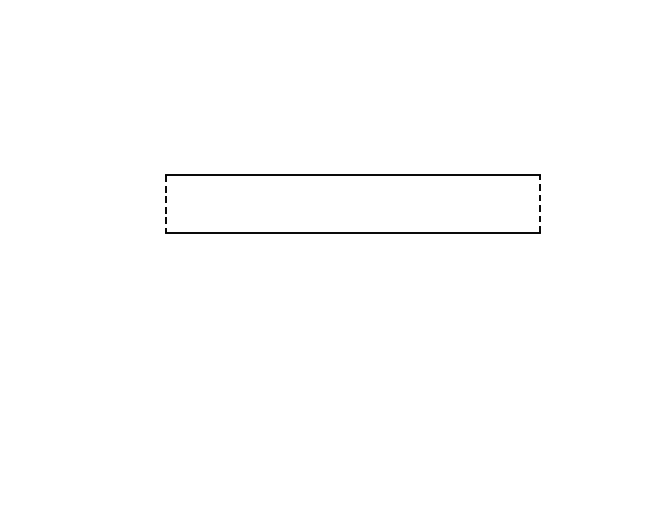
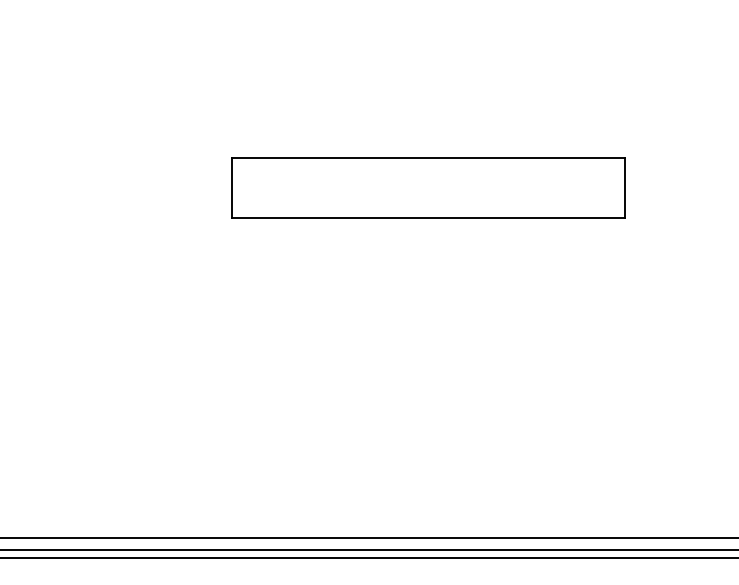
line: (540, 203) -> (624, 187), dashed -> solid
line: (166, 204) -> (232, 188), dashed -> solid

